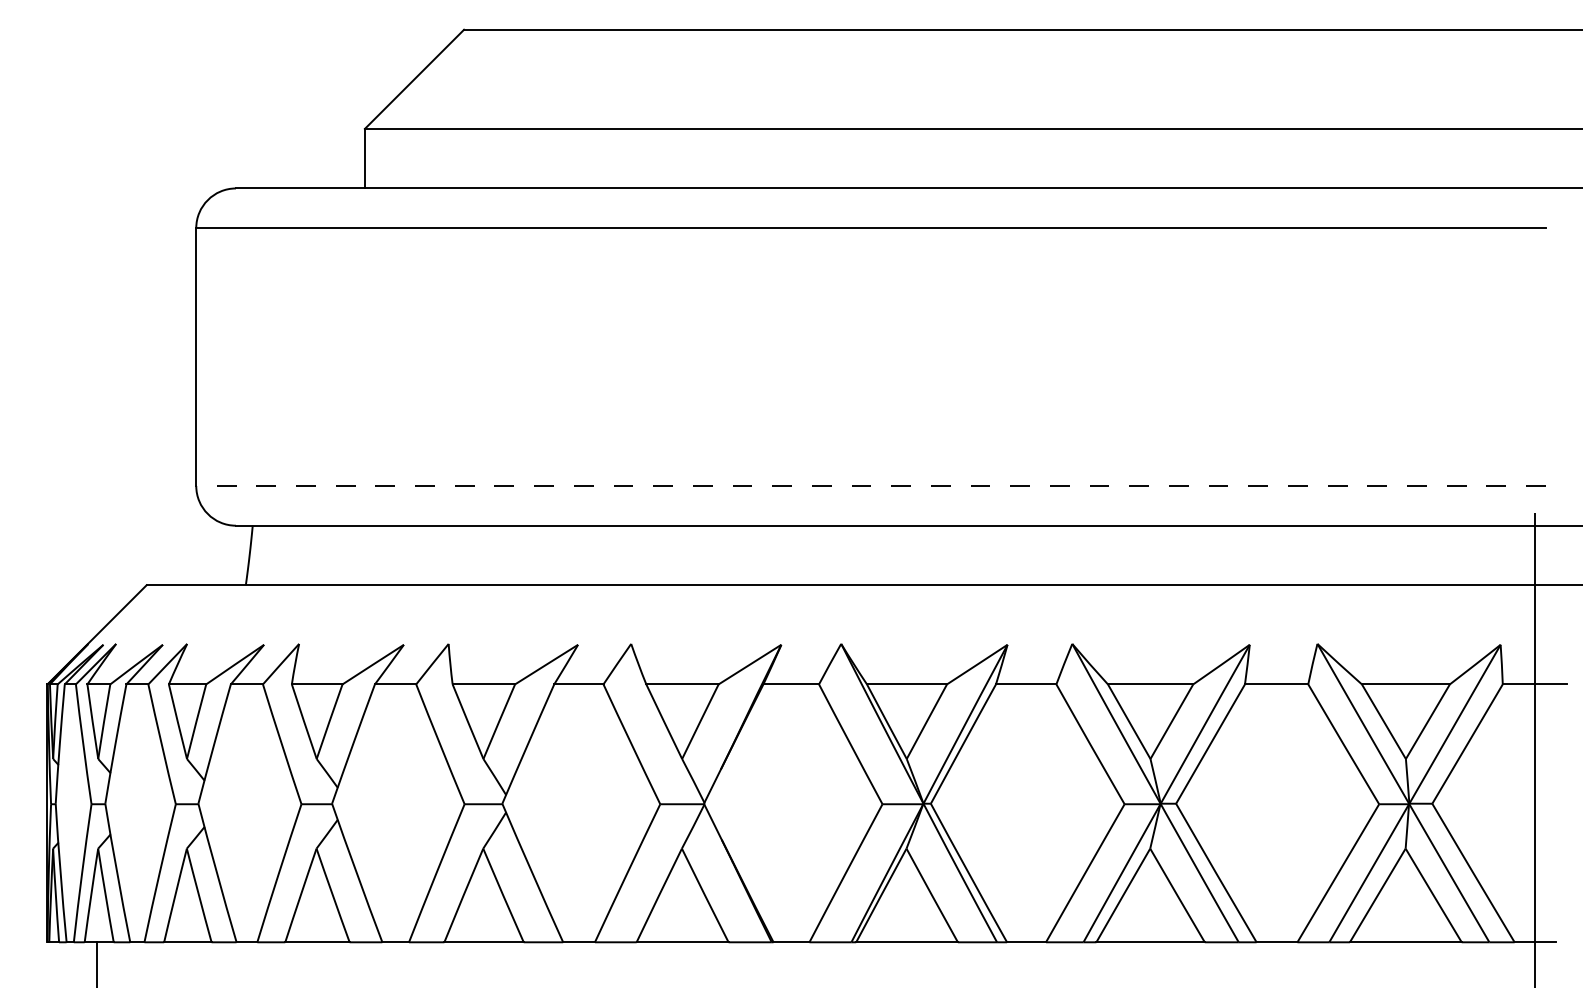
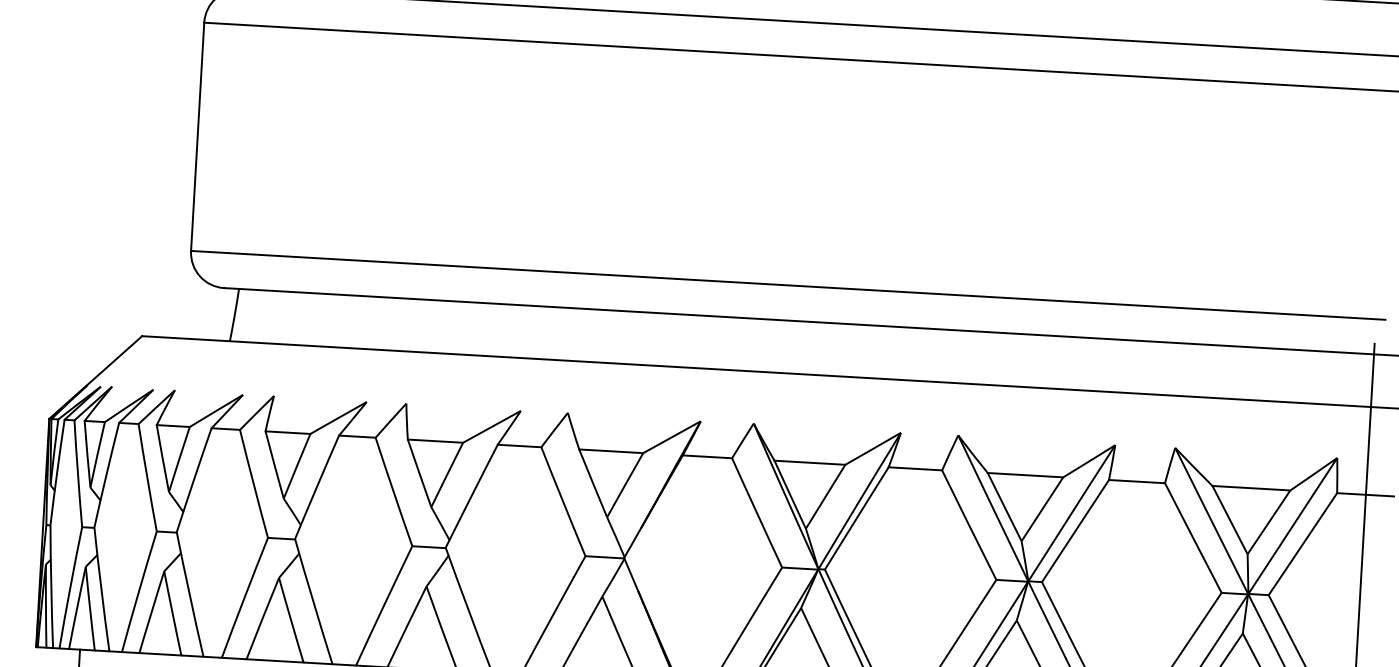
line: (871, 486) -> (788, 285), dashed -> solid

